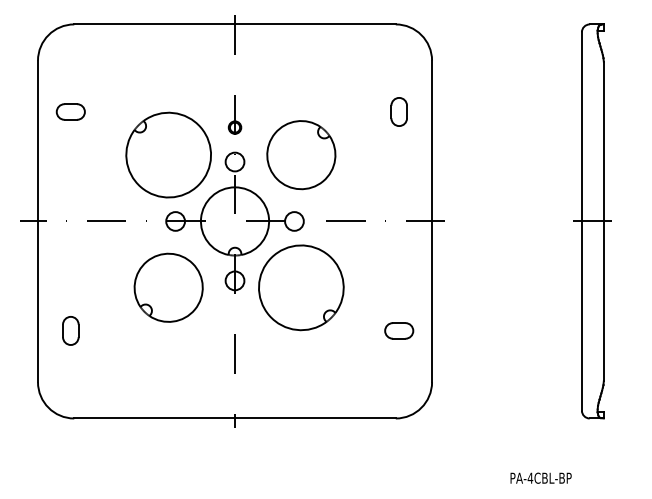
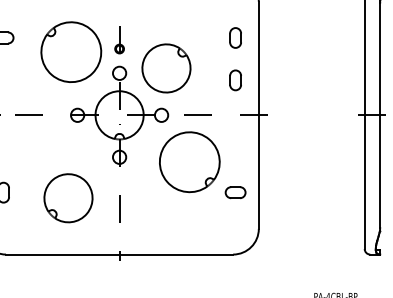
part: (168, 154) -> (71, 51), moved
part: (398, 171) -> (235, 80), added
part: (168, 287) -> (68, 198), moved
part: (301, 287) -> (189, 162), moved

